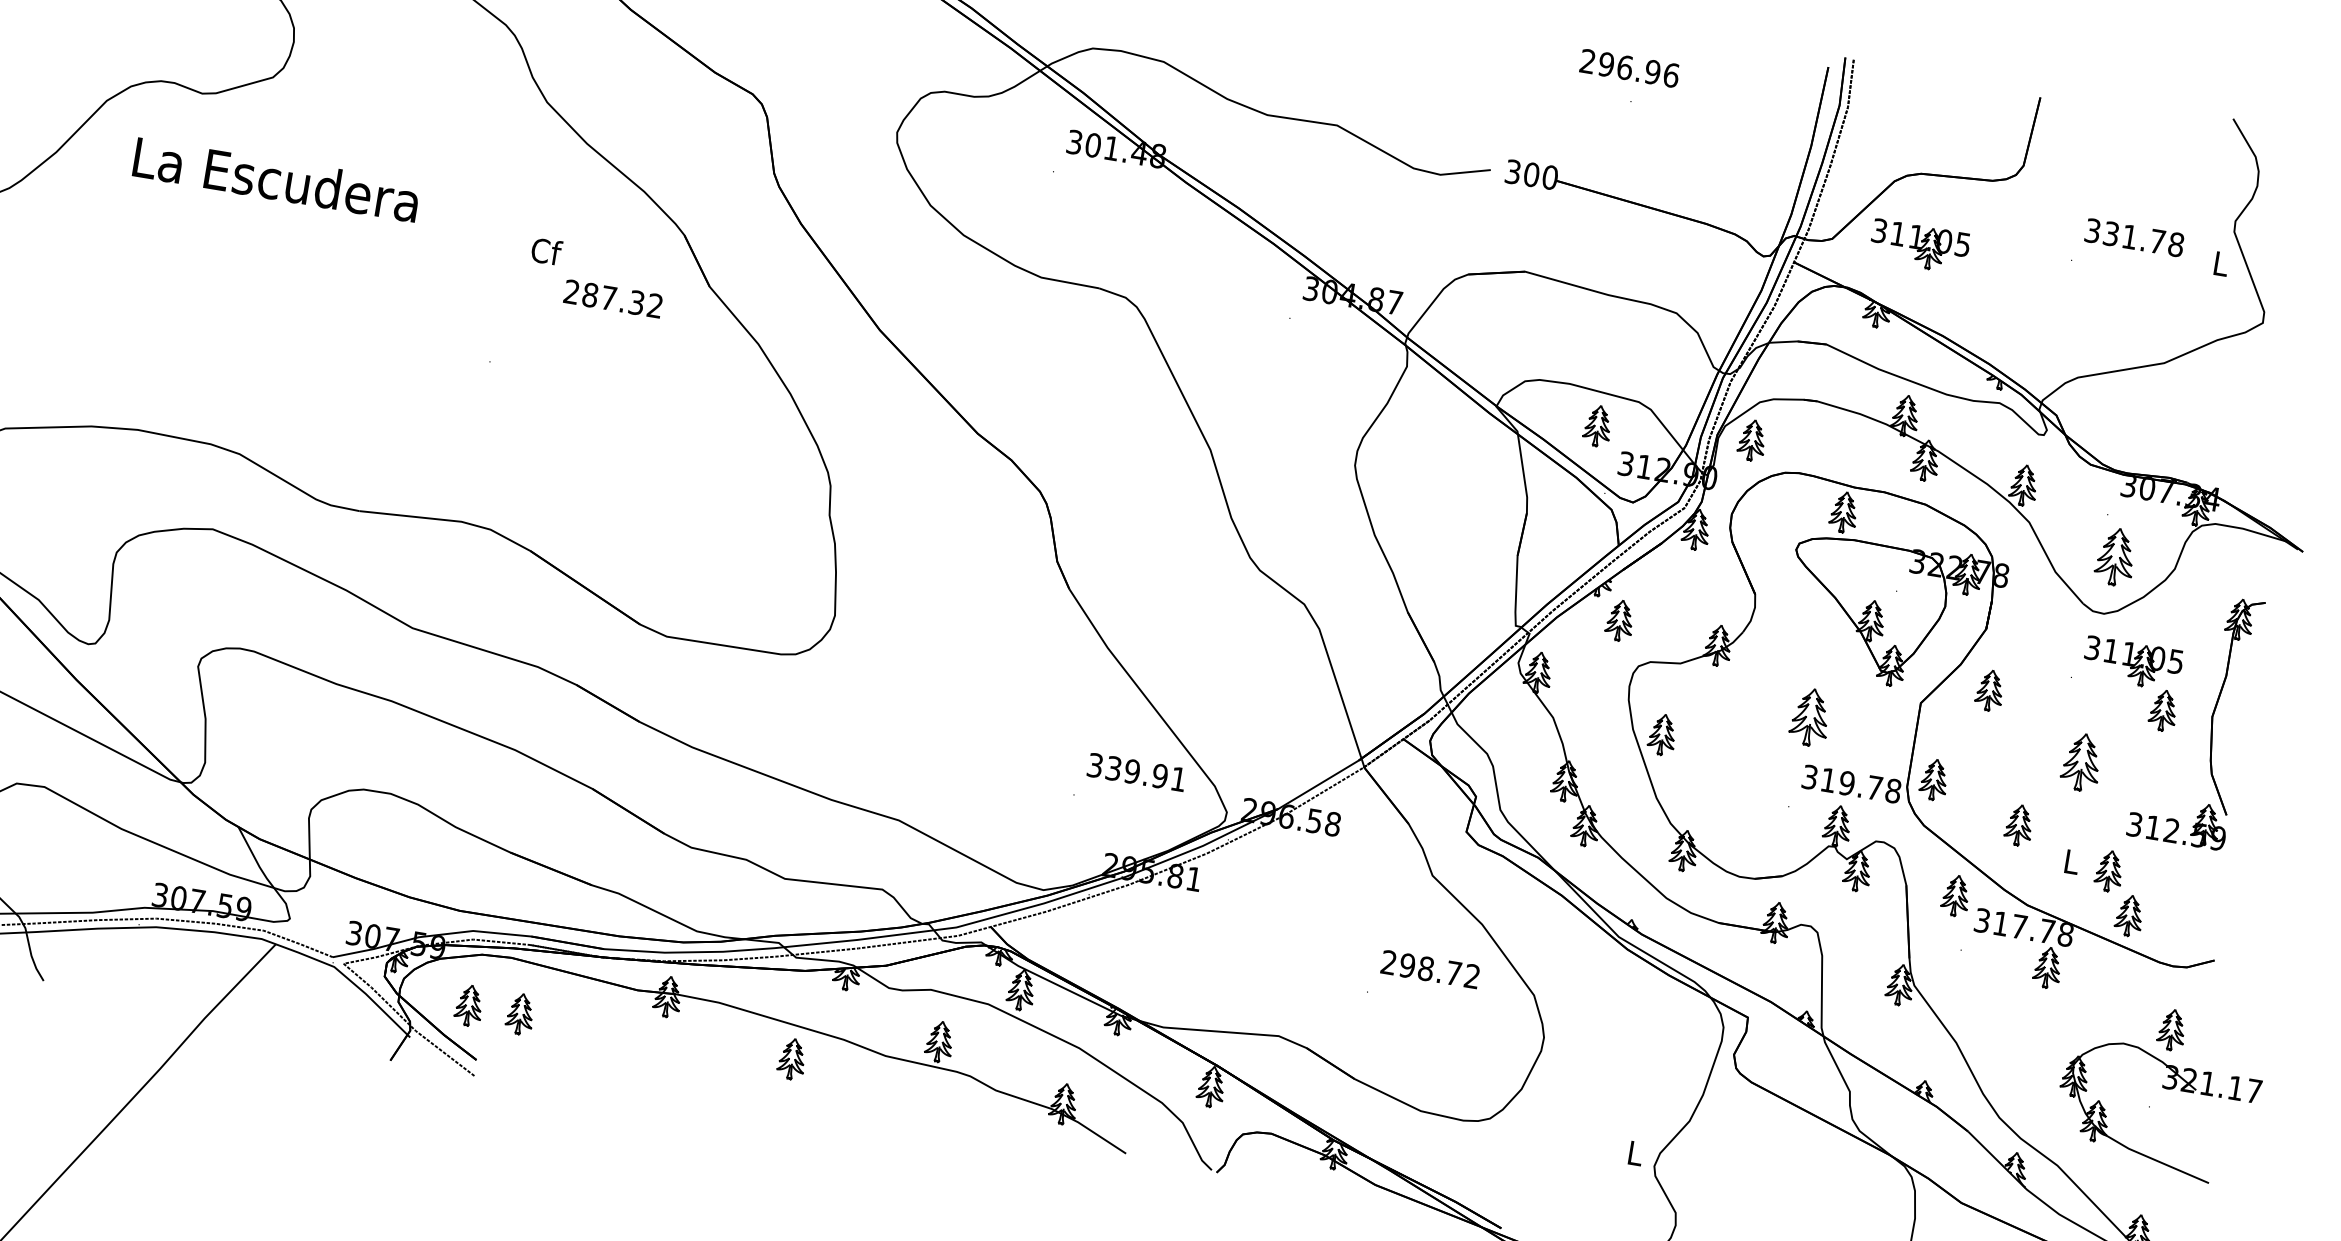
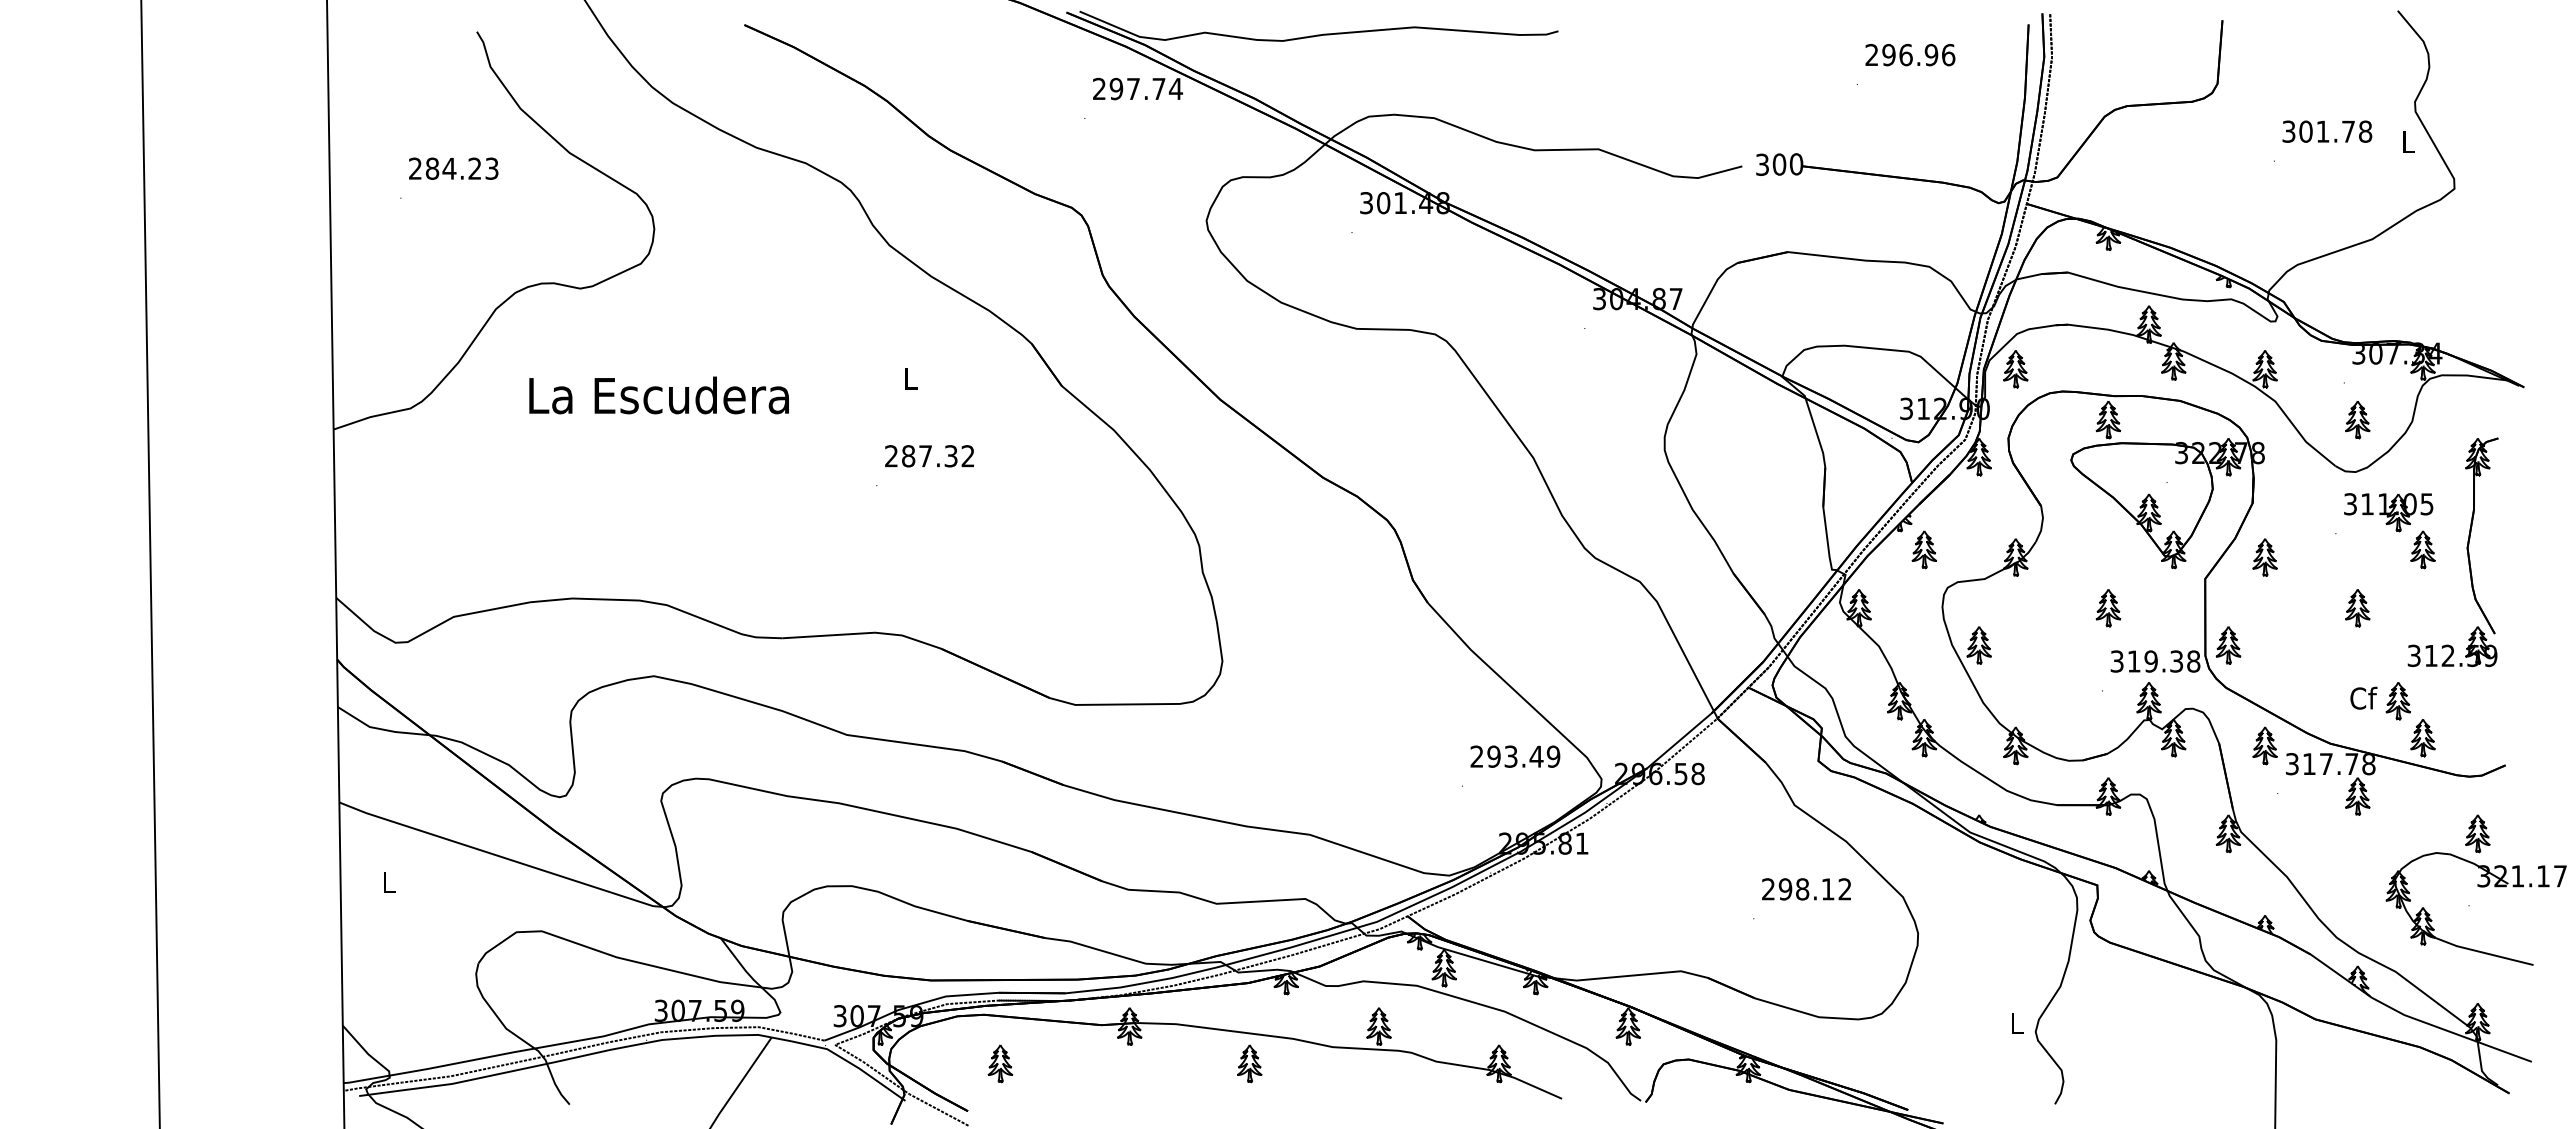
text: (1629, 68) -> (1910, 55), moved
text: (275, 179) -> (658, 395), moved
text: (2110, 233) -> (2305, 131), 331.78 -> 301.78
part: (1919, 246) -> (2136, 171), removed
text: (546, 251) -> (910, 378), Cf -> L
text: (613, 299) -> (929, 456), moved
part: (1597, 426) -> (1875, 379), removed
part: (2115, 557) -> (2357, 420), size x0.71
part: (1809, 717) -> (2107, 608), size x0.71
part: (2081, 762) -> (2357, 608), size x0.71
text: (1137, 772) -> (1515, 756), 339.91 -> 293.49
text: (1874, 787) -> (2176, 661), 319.78 -> 319.38
part: (2018, 825) -> (2310, 673), removed
text: (2071, 860) -> (2363, 697), L -> Cf
text: (1453, 973) -> (1827, 889), 298.72 -> 298.12
part: (469, 1005) -> (953, 1063), removed

